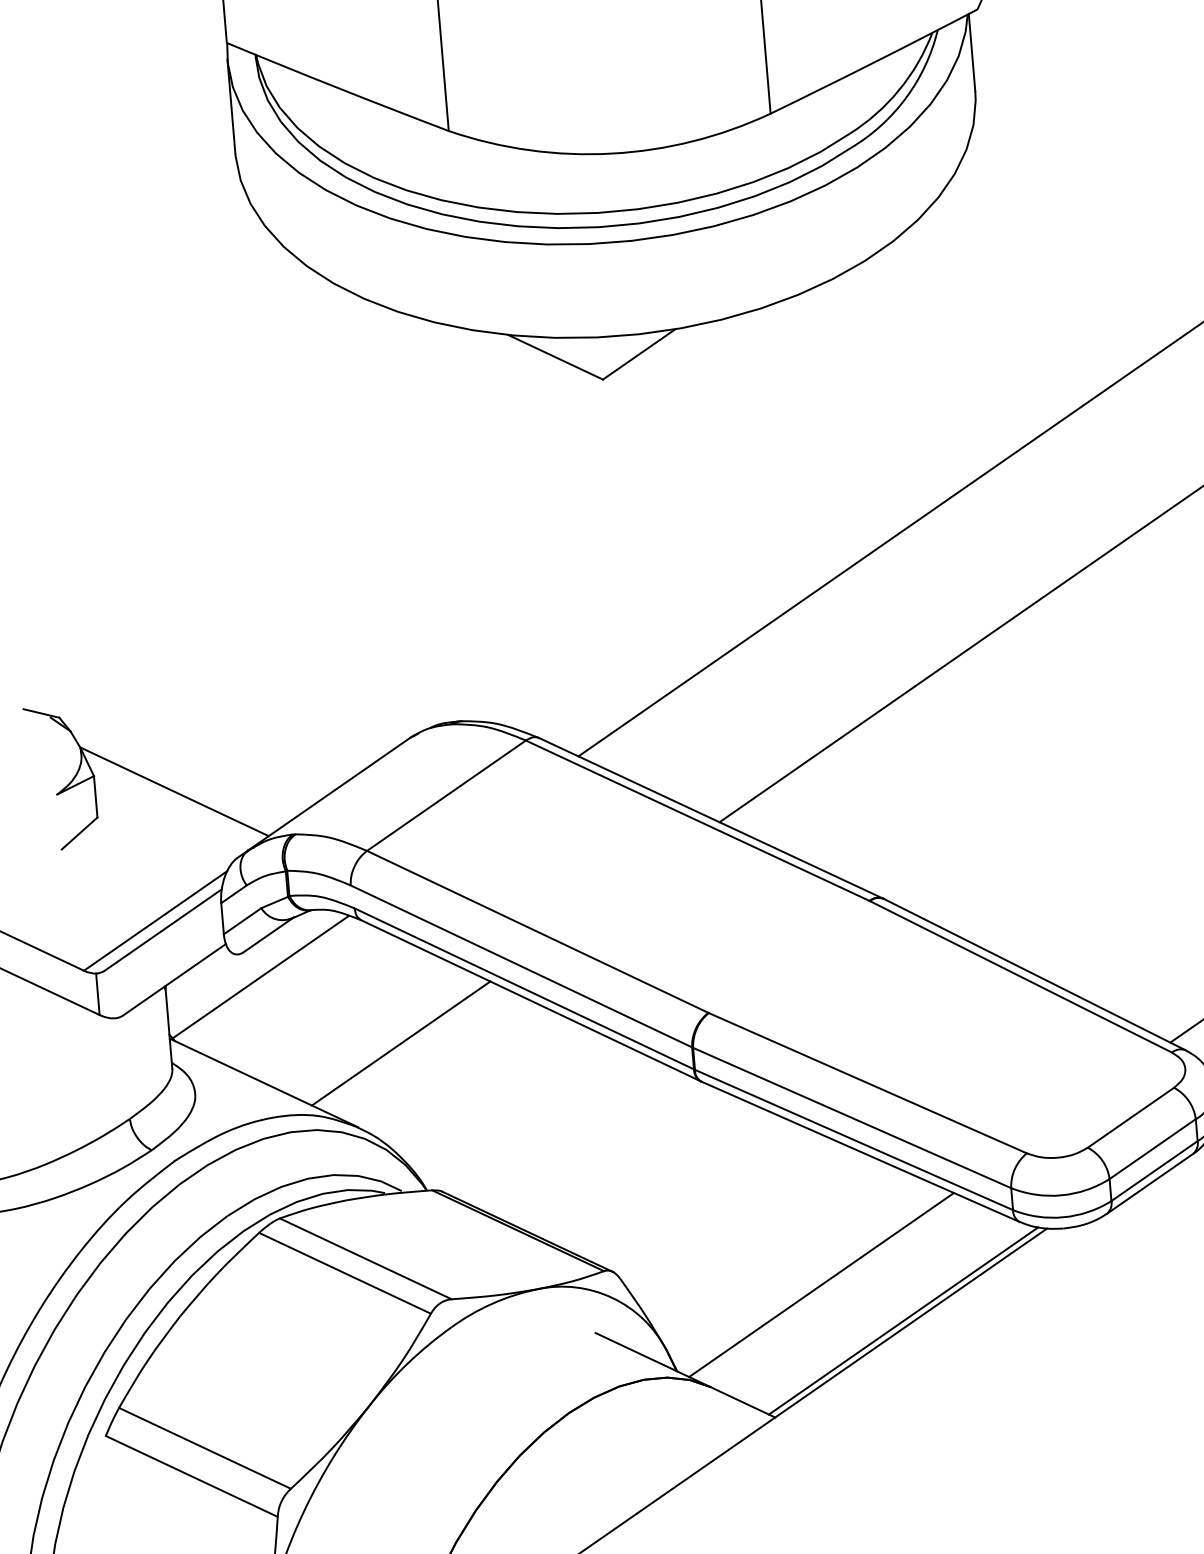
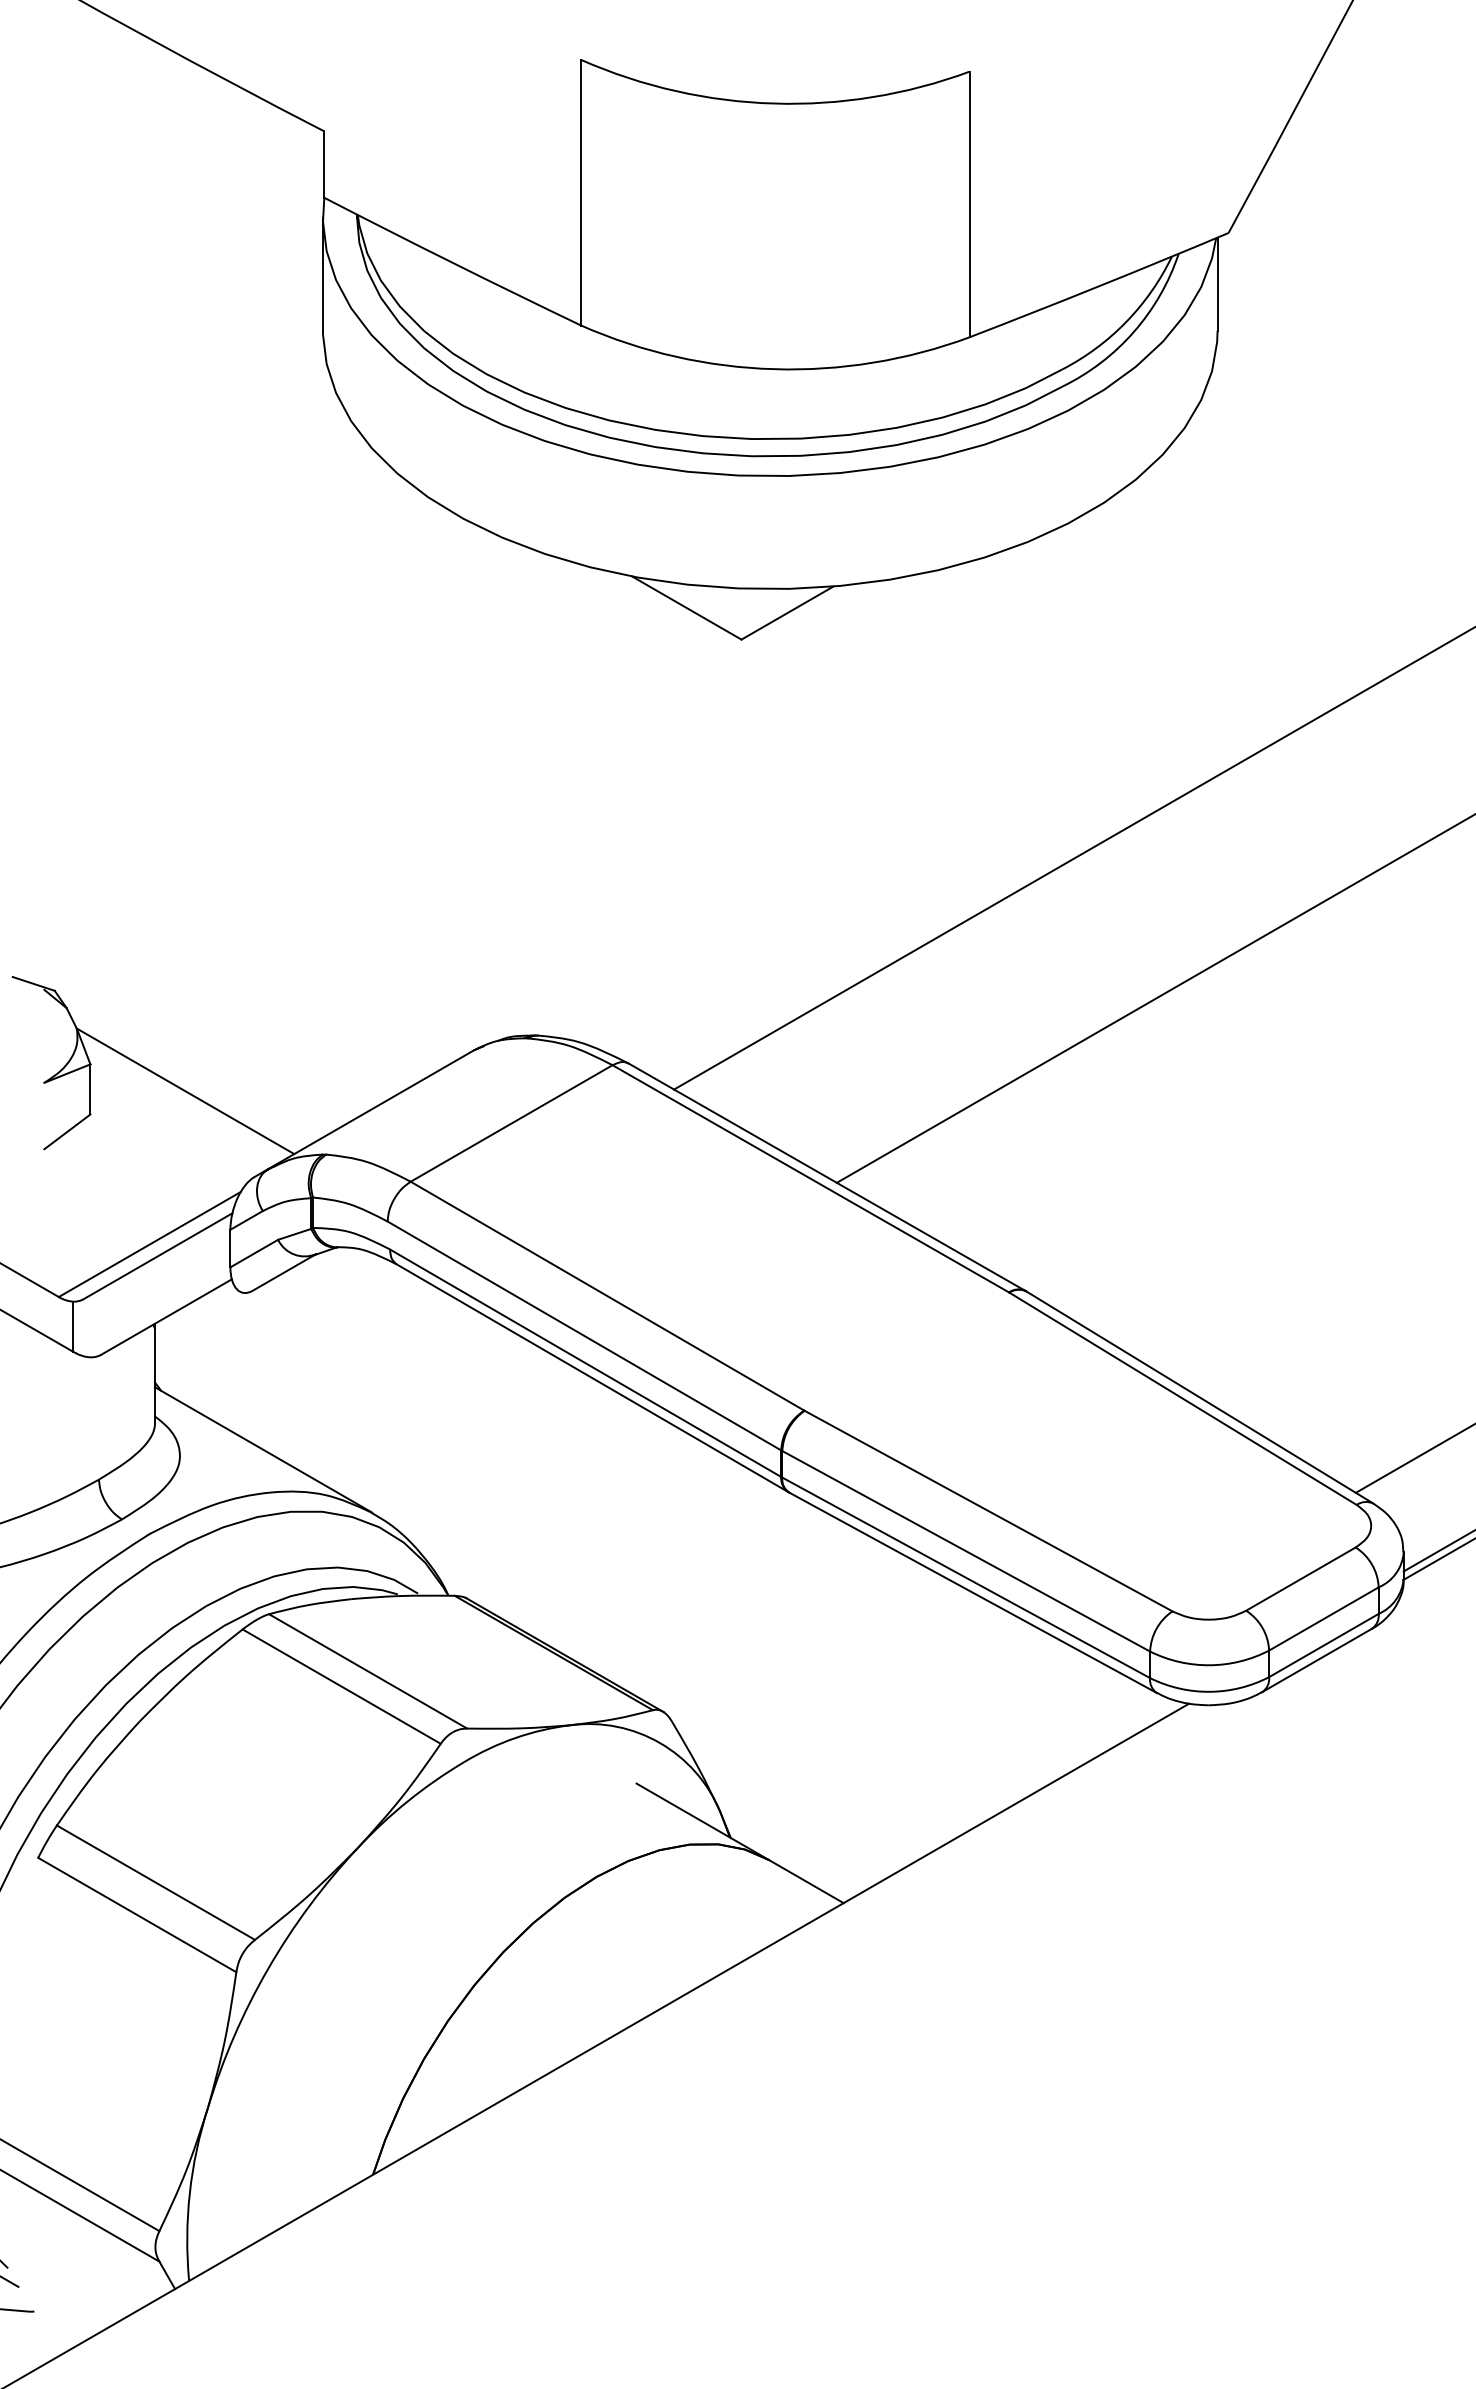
line: (260, 977) -> (270, 1322), removed
line: (400, 1042) -> (431, 1415), removed
line: (821, 1284) -> (912, 1748), removed
line: (903, 1320) -> (1007, 1799), removed

